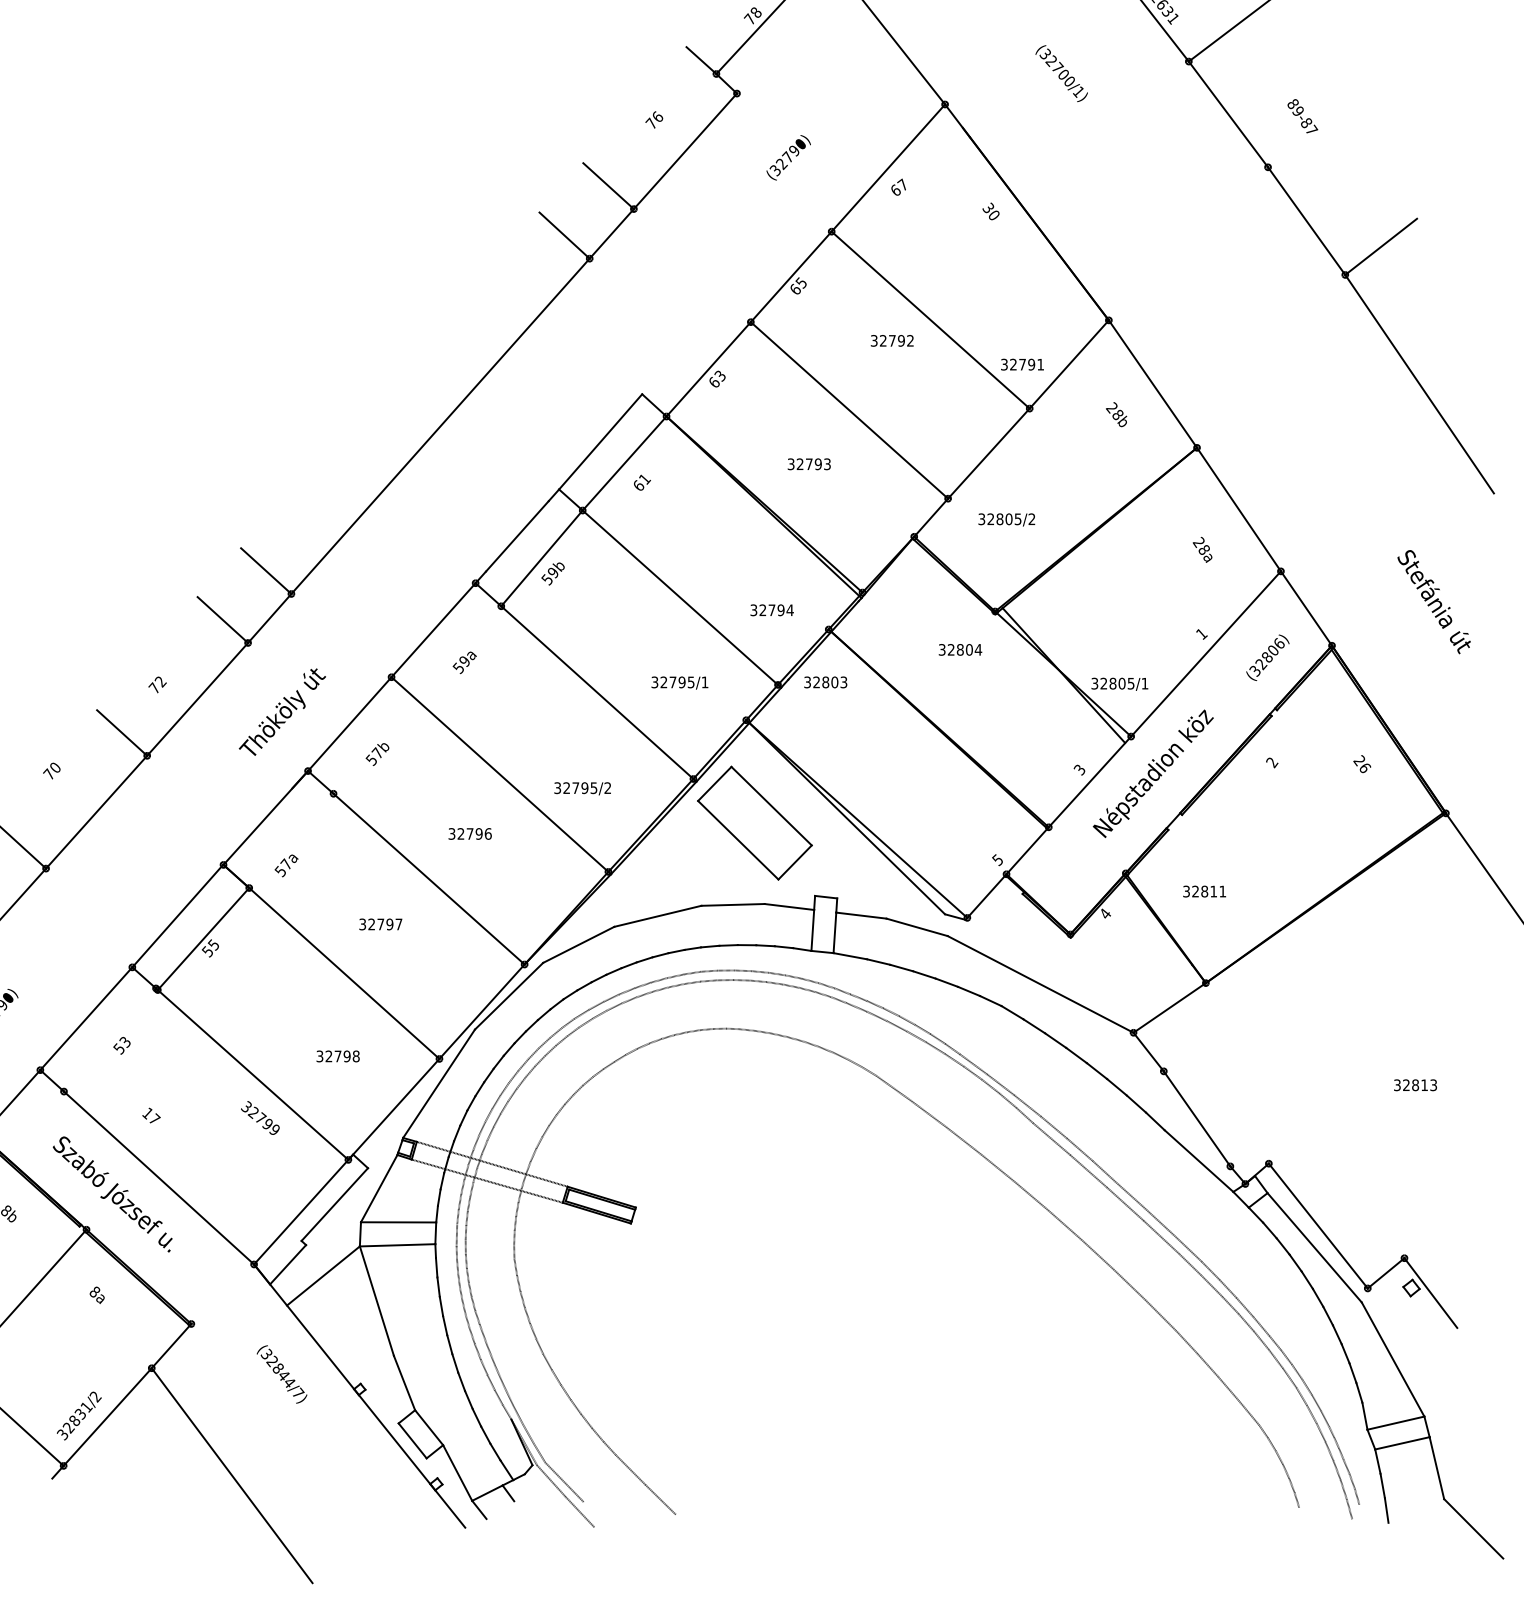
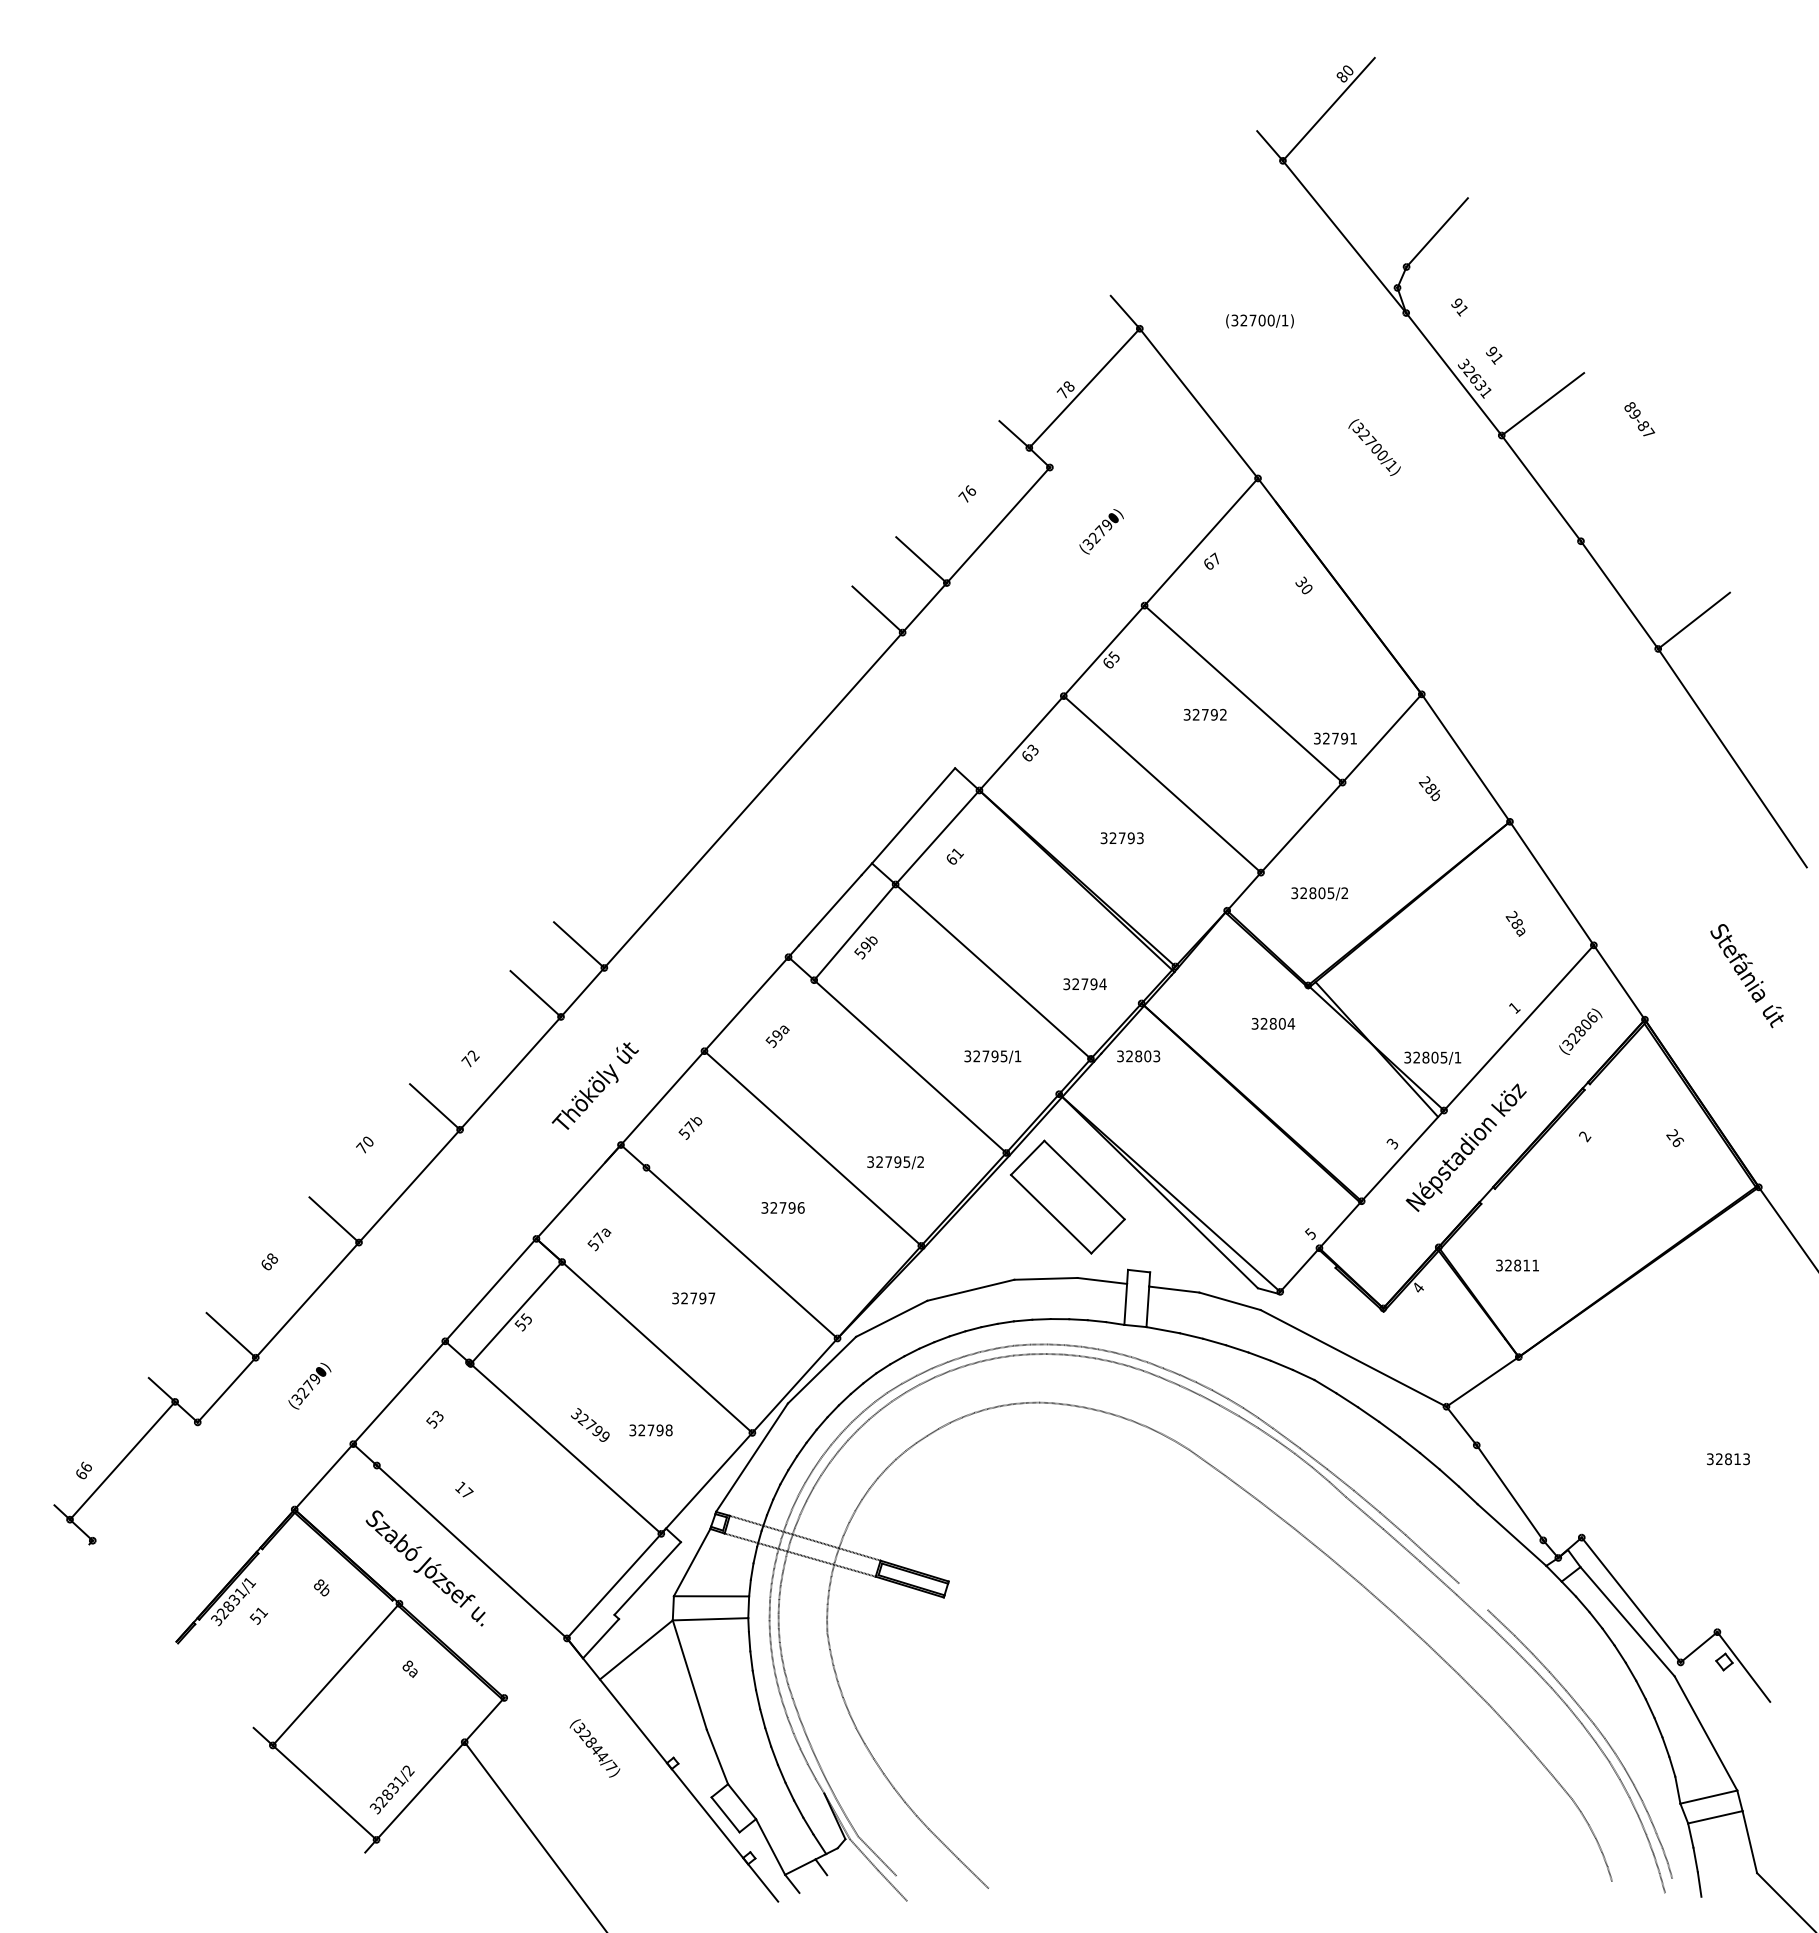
text: (1302, 116) -> (1639, 419), moved
text: (260, 1117) -> (590, 1424), moved
line: (1160, 1222) -> (1473, 1596), removed

